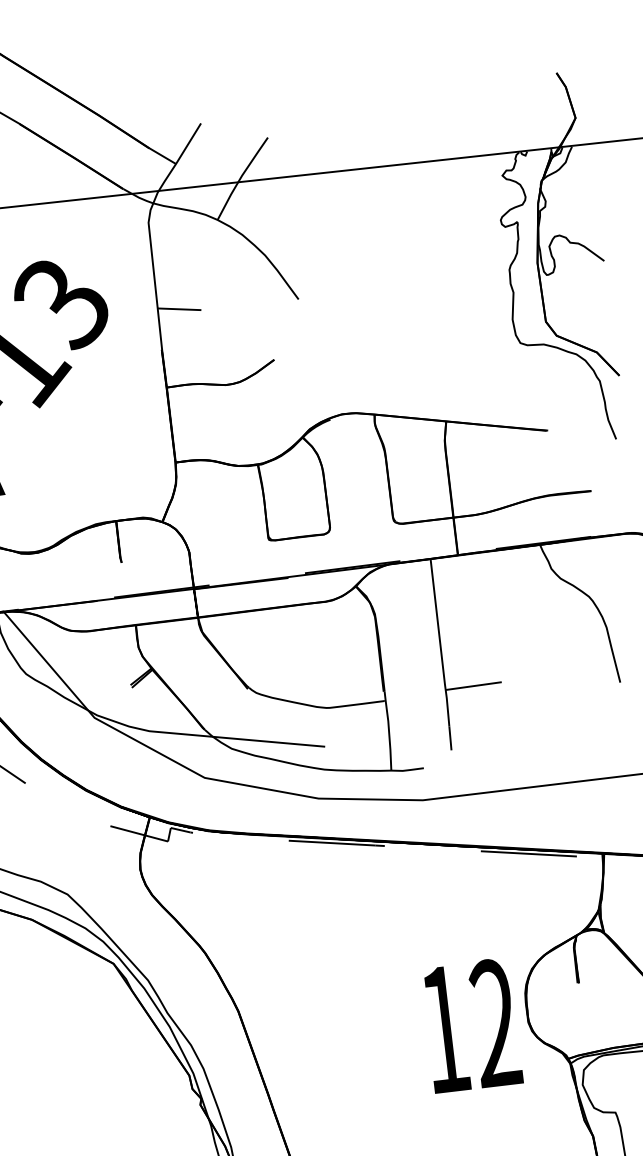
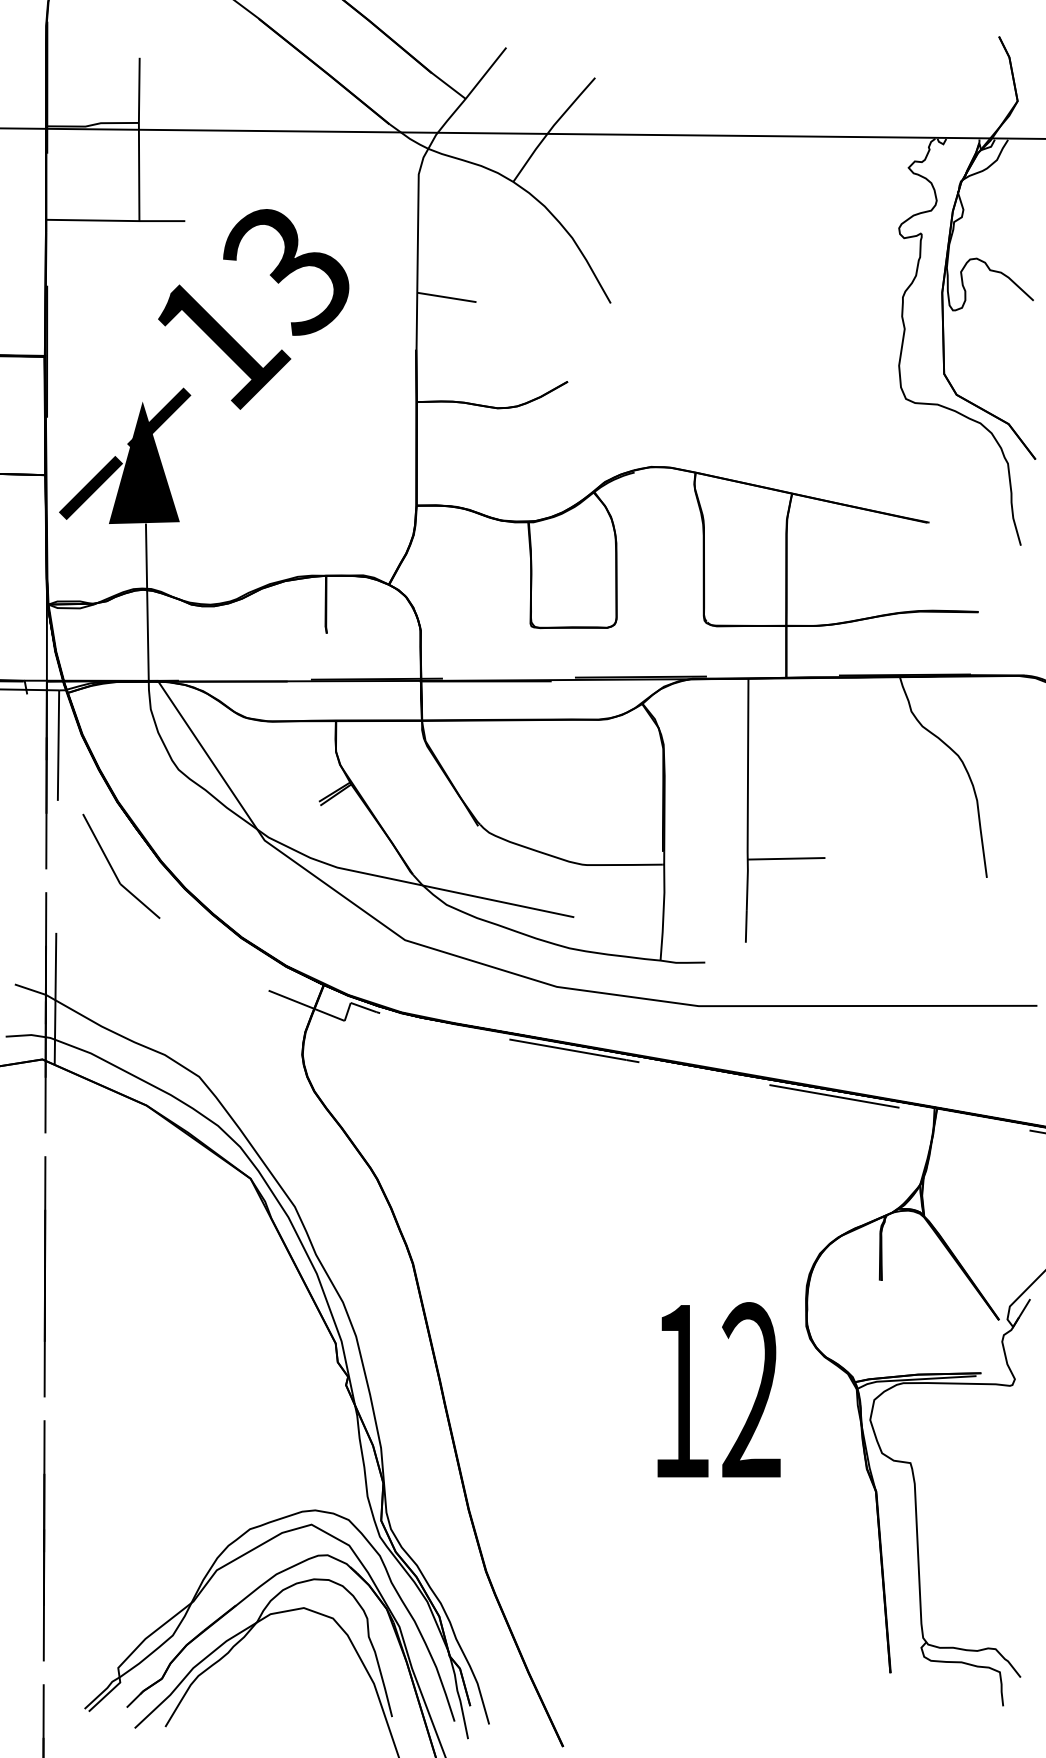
text: (471, 1025) -> (718, 1389), moved

